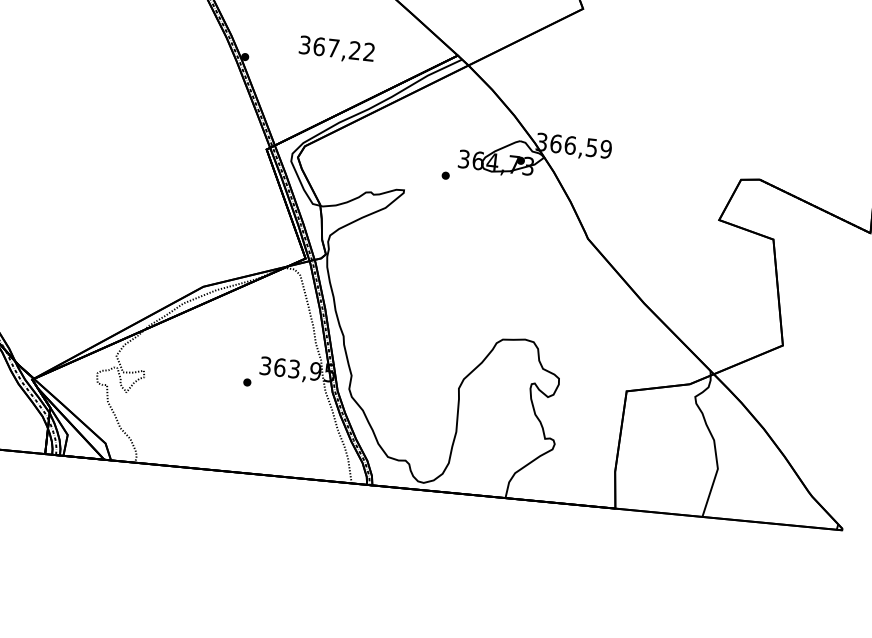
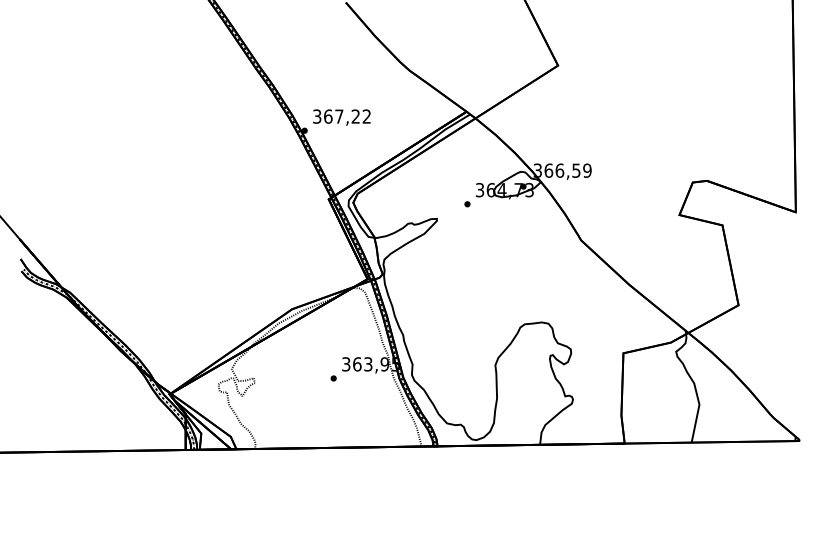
text: (336, 49) -> (341, 117), moved

